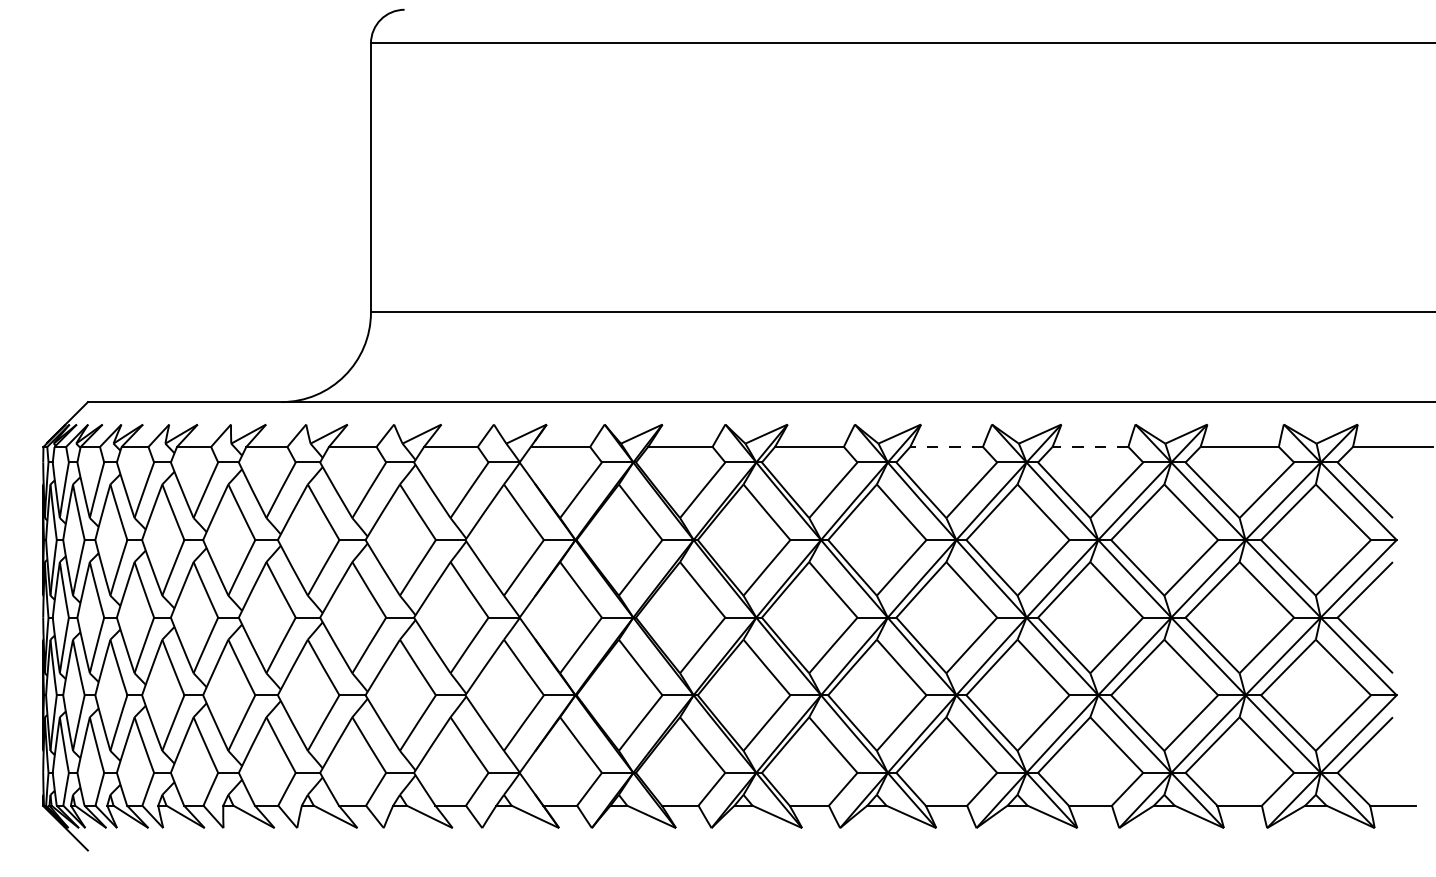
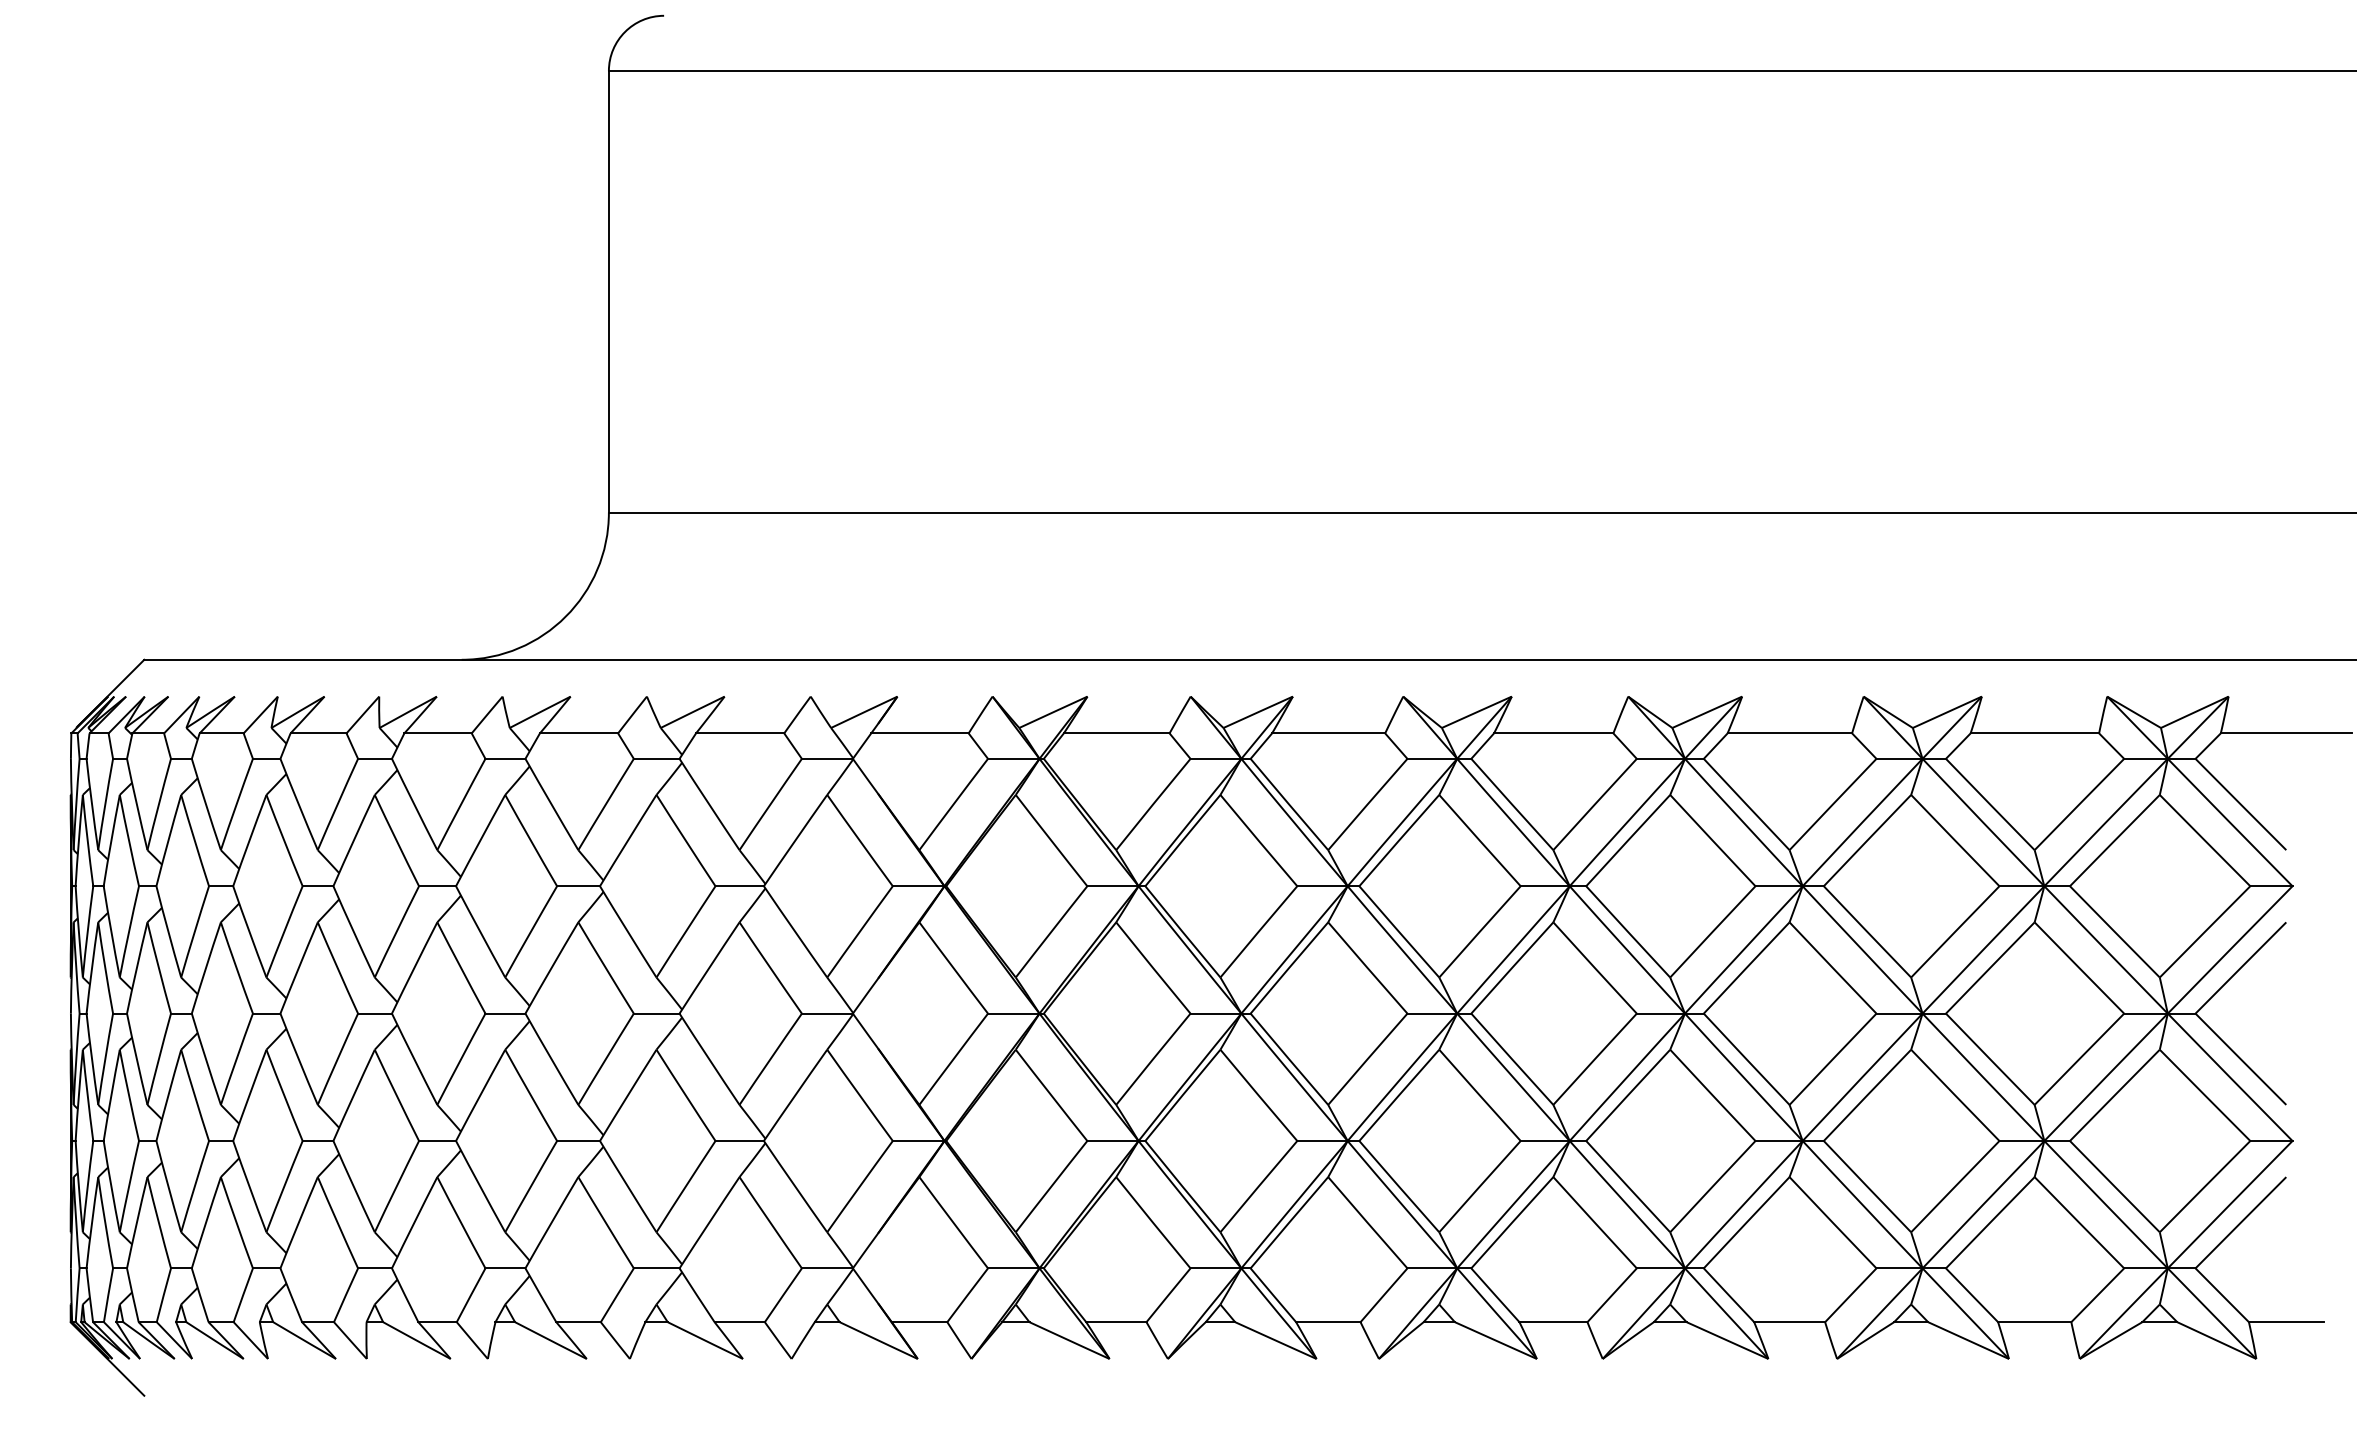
line: (946, 446) -> (1553, 732), dashed -> solid
line: (1090, 446) -> (1789, 732), dashed -> solid

